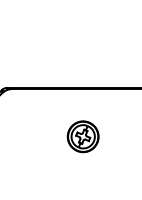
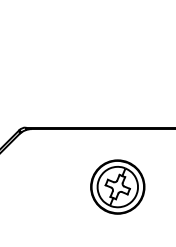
part: (82, 136) -> (117, 186), size x1.43

